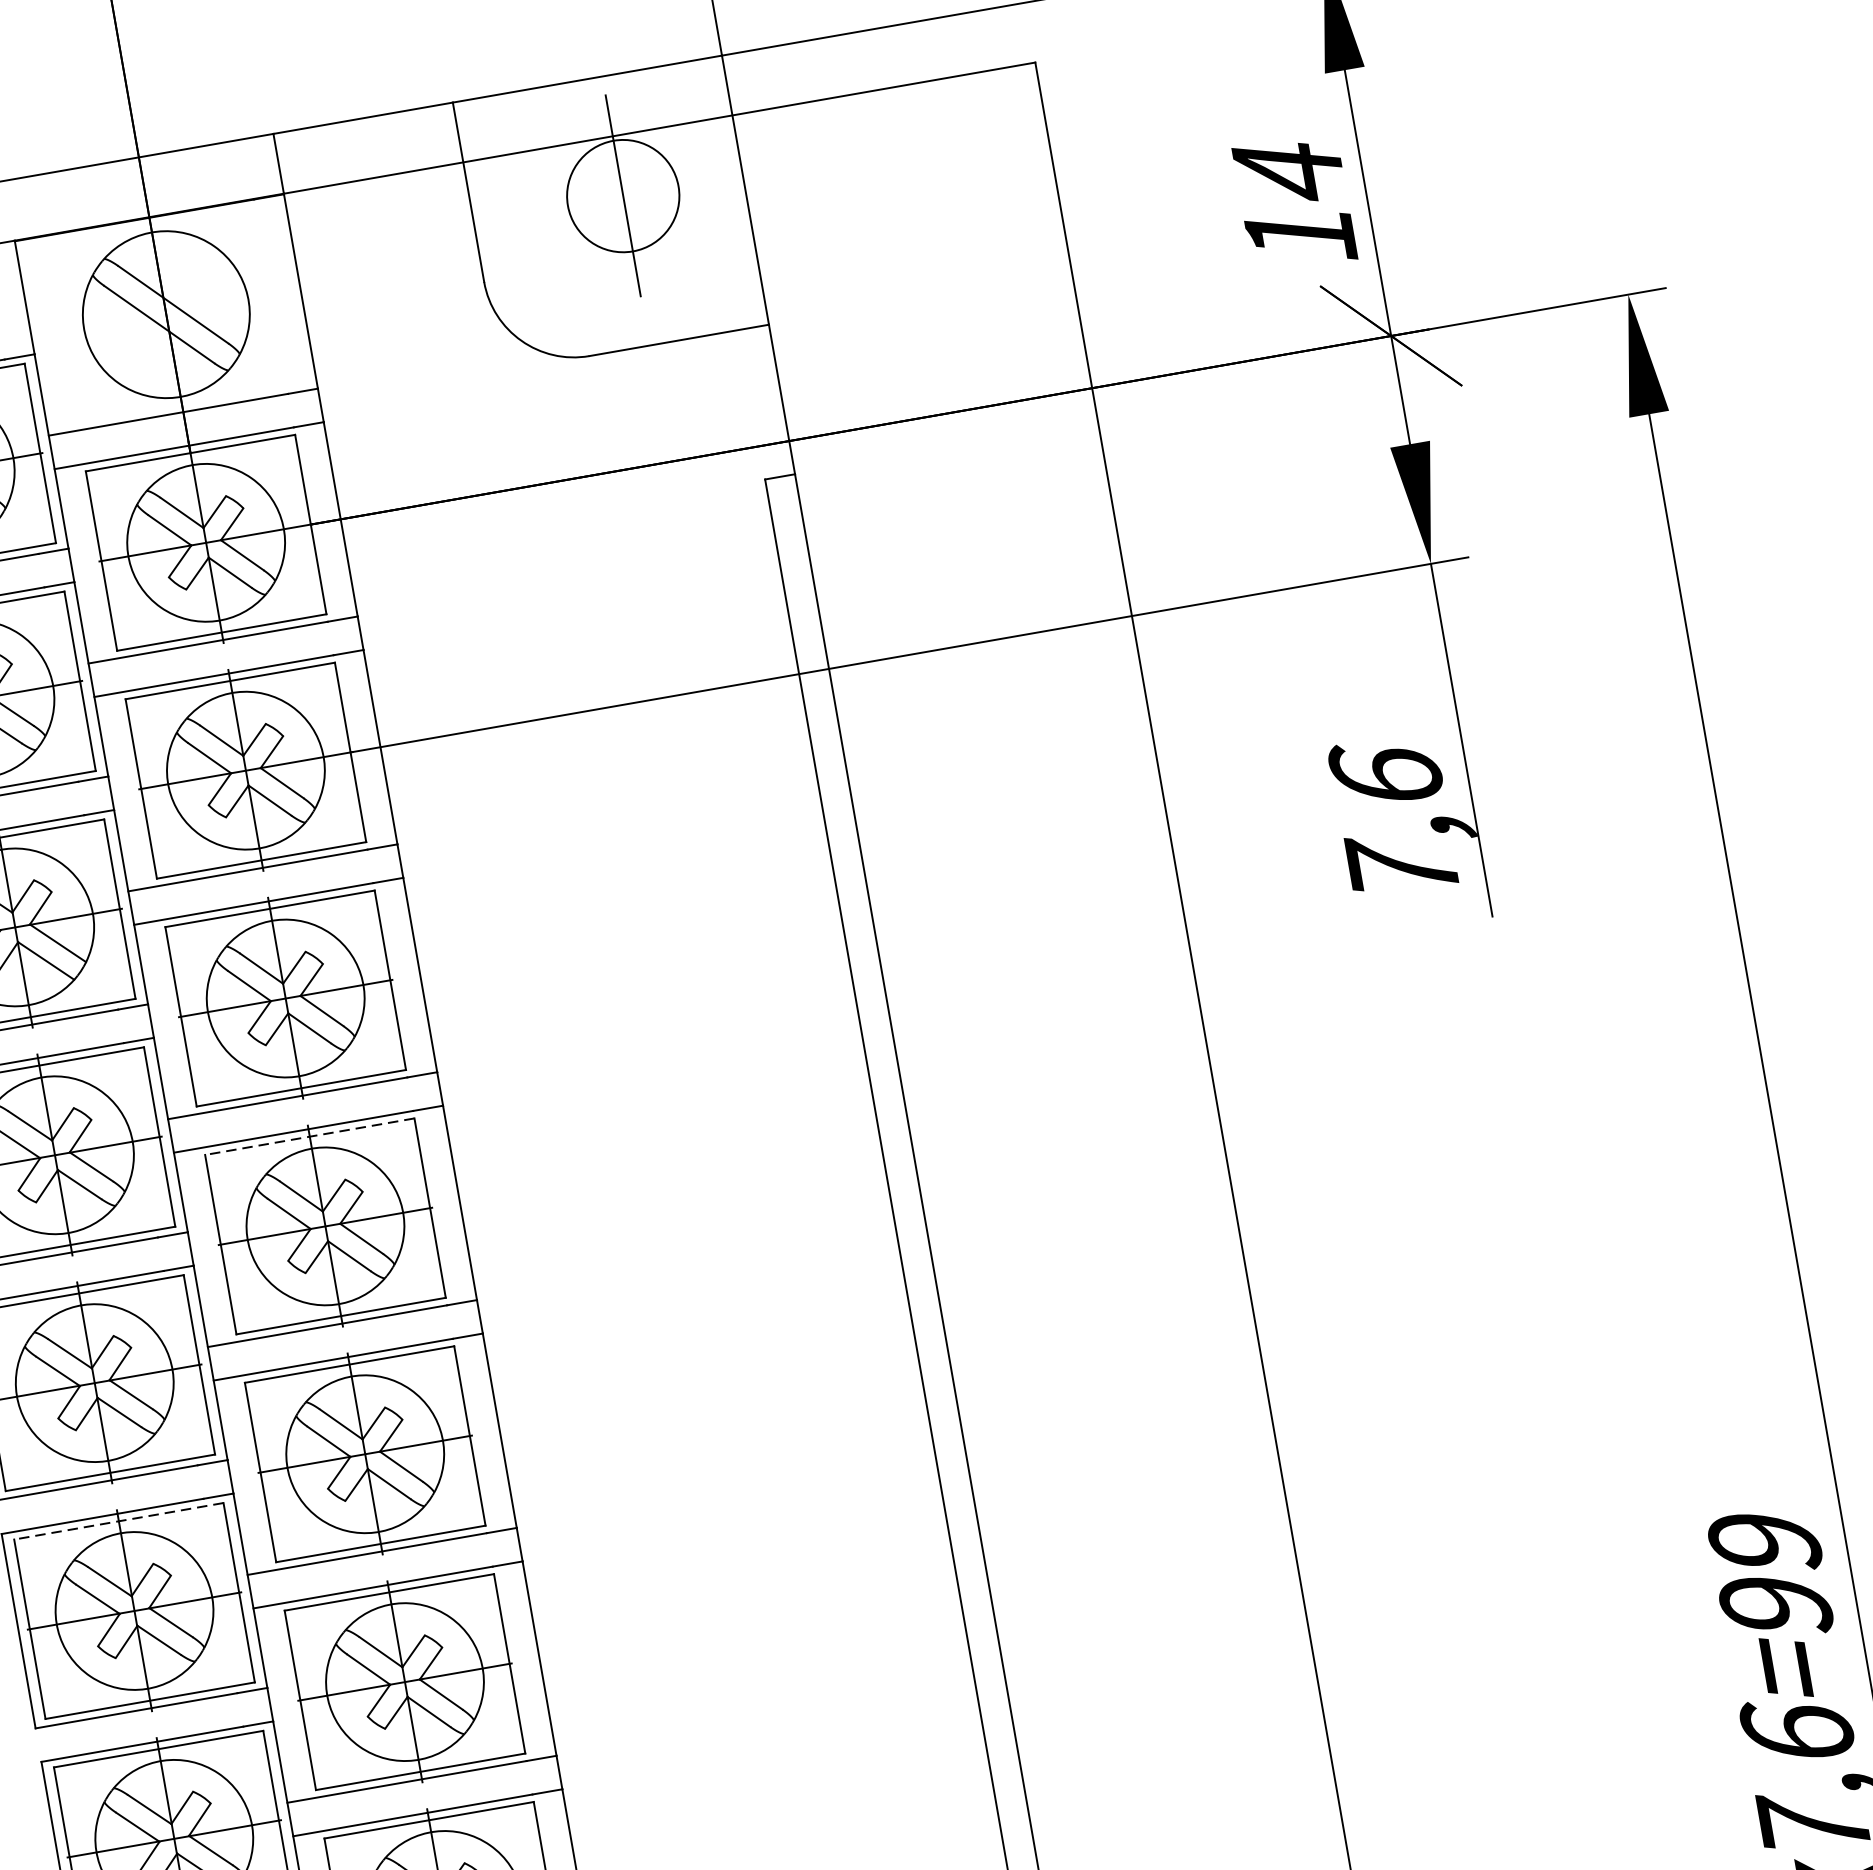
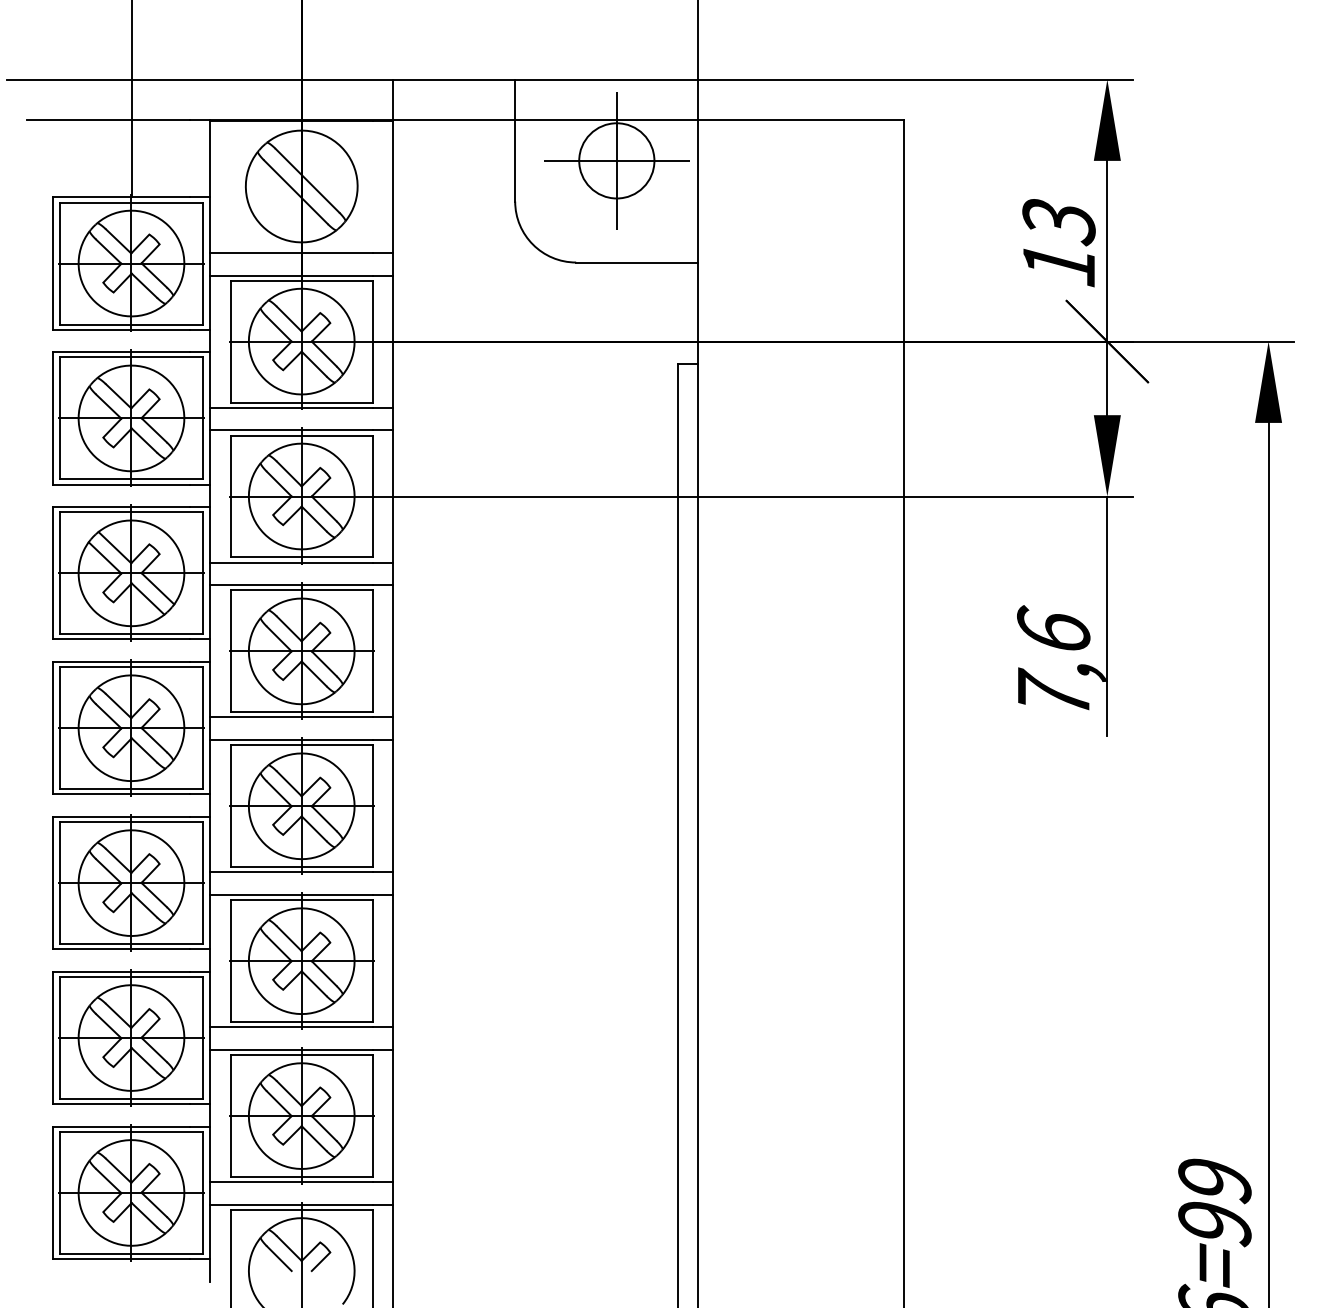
text: (1288, 173) -> (1058, 222), 14 -> 13
line: (622, 195) -> (616, 160), added
line: (309, 1137) -> (301, 745), dashed -> solid
line: (118, 1521) -> (131, 977), dashed -> solid

